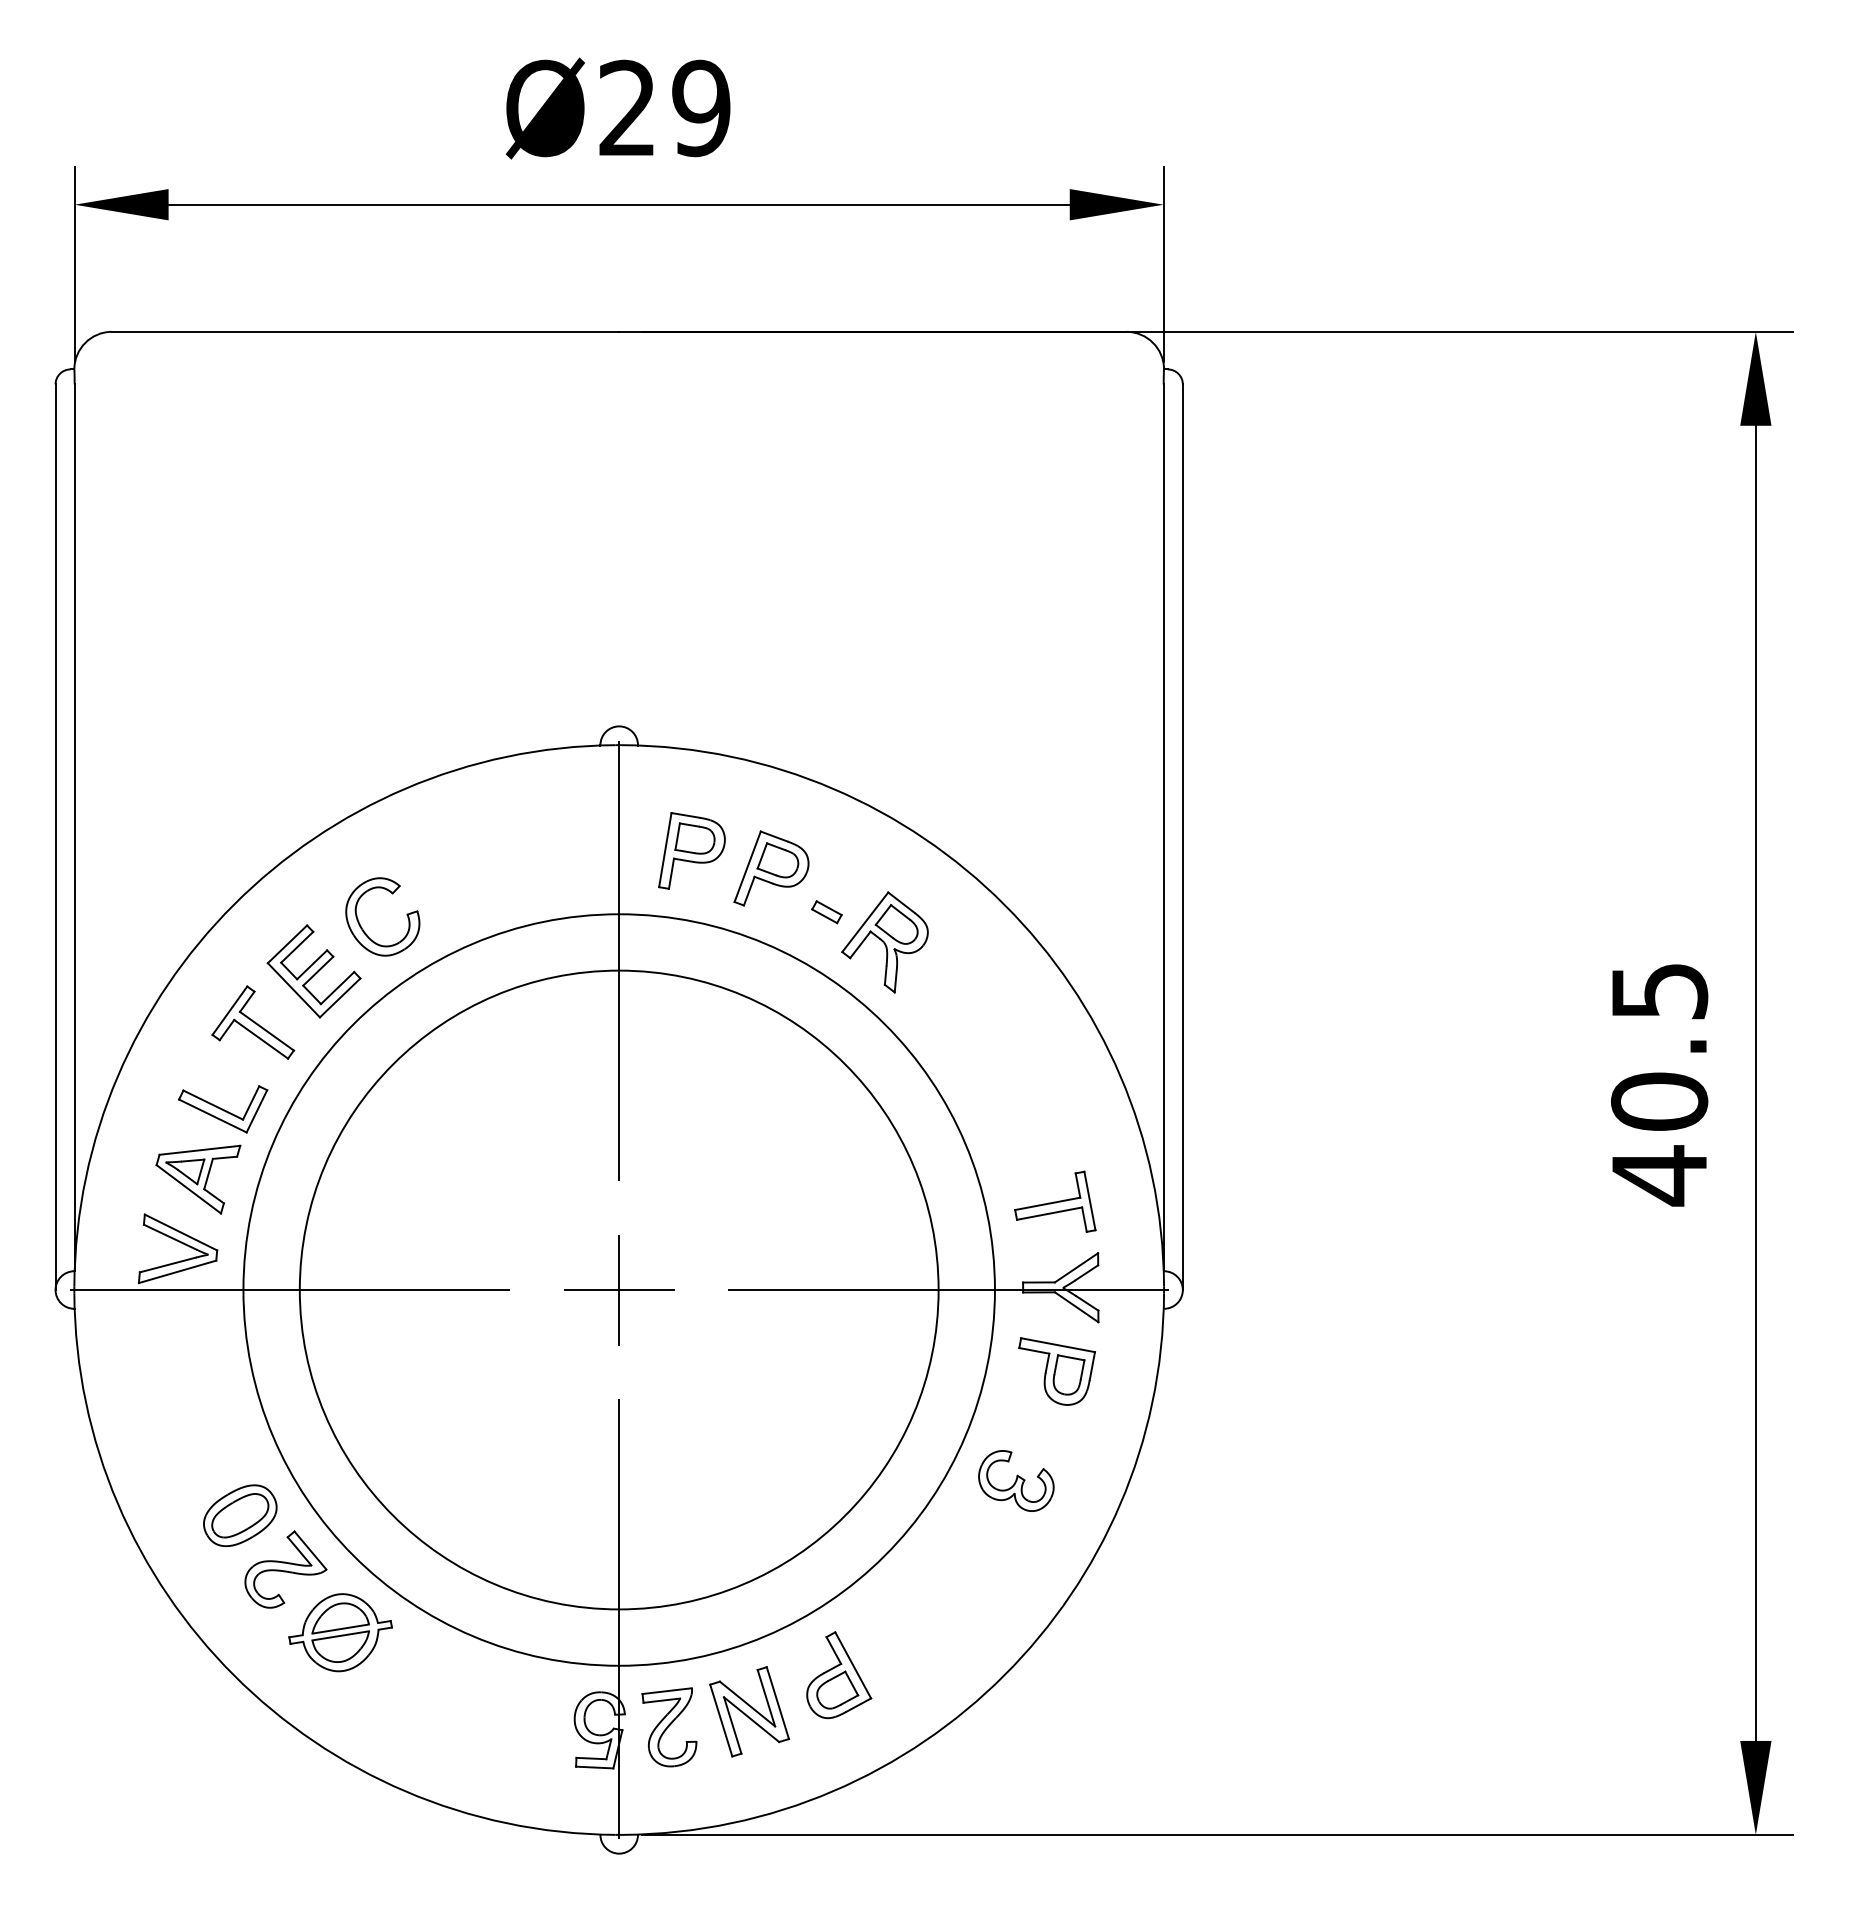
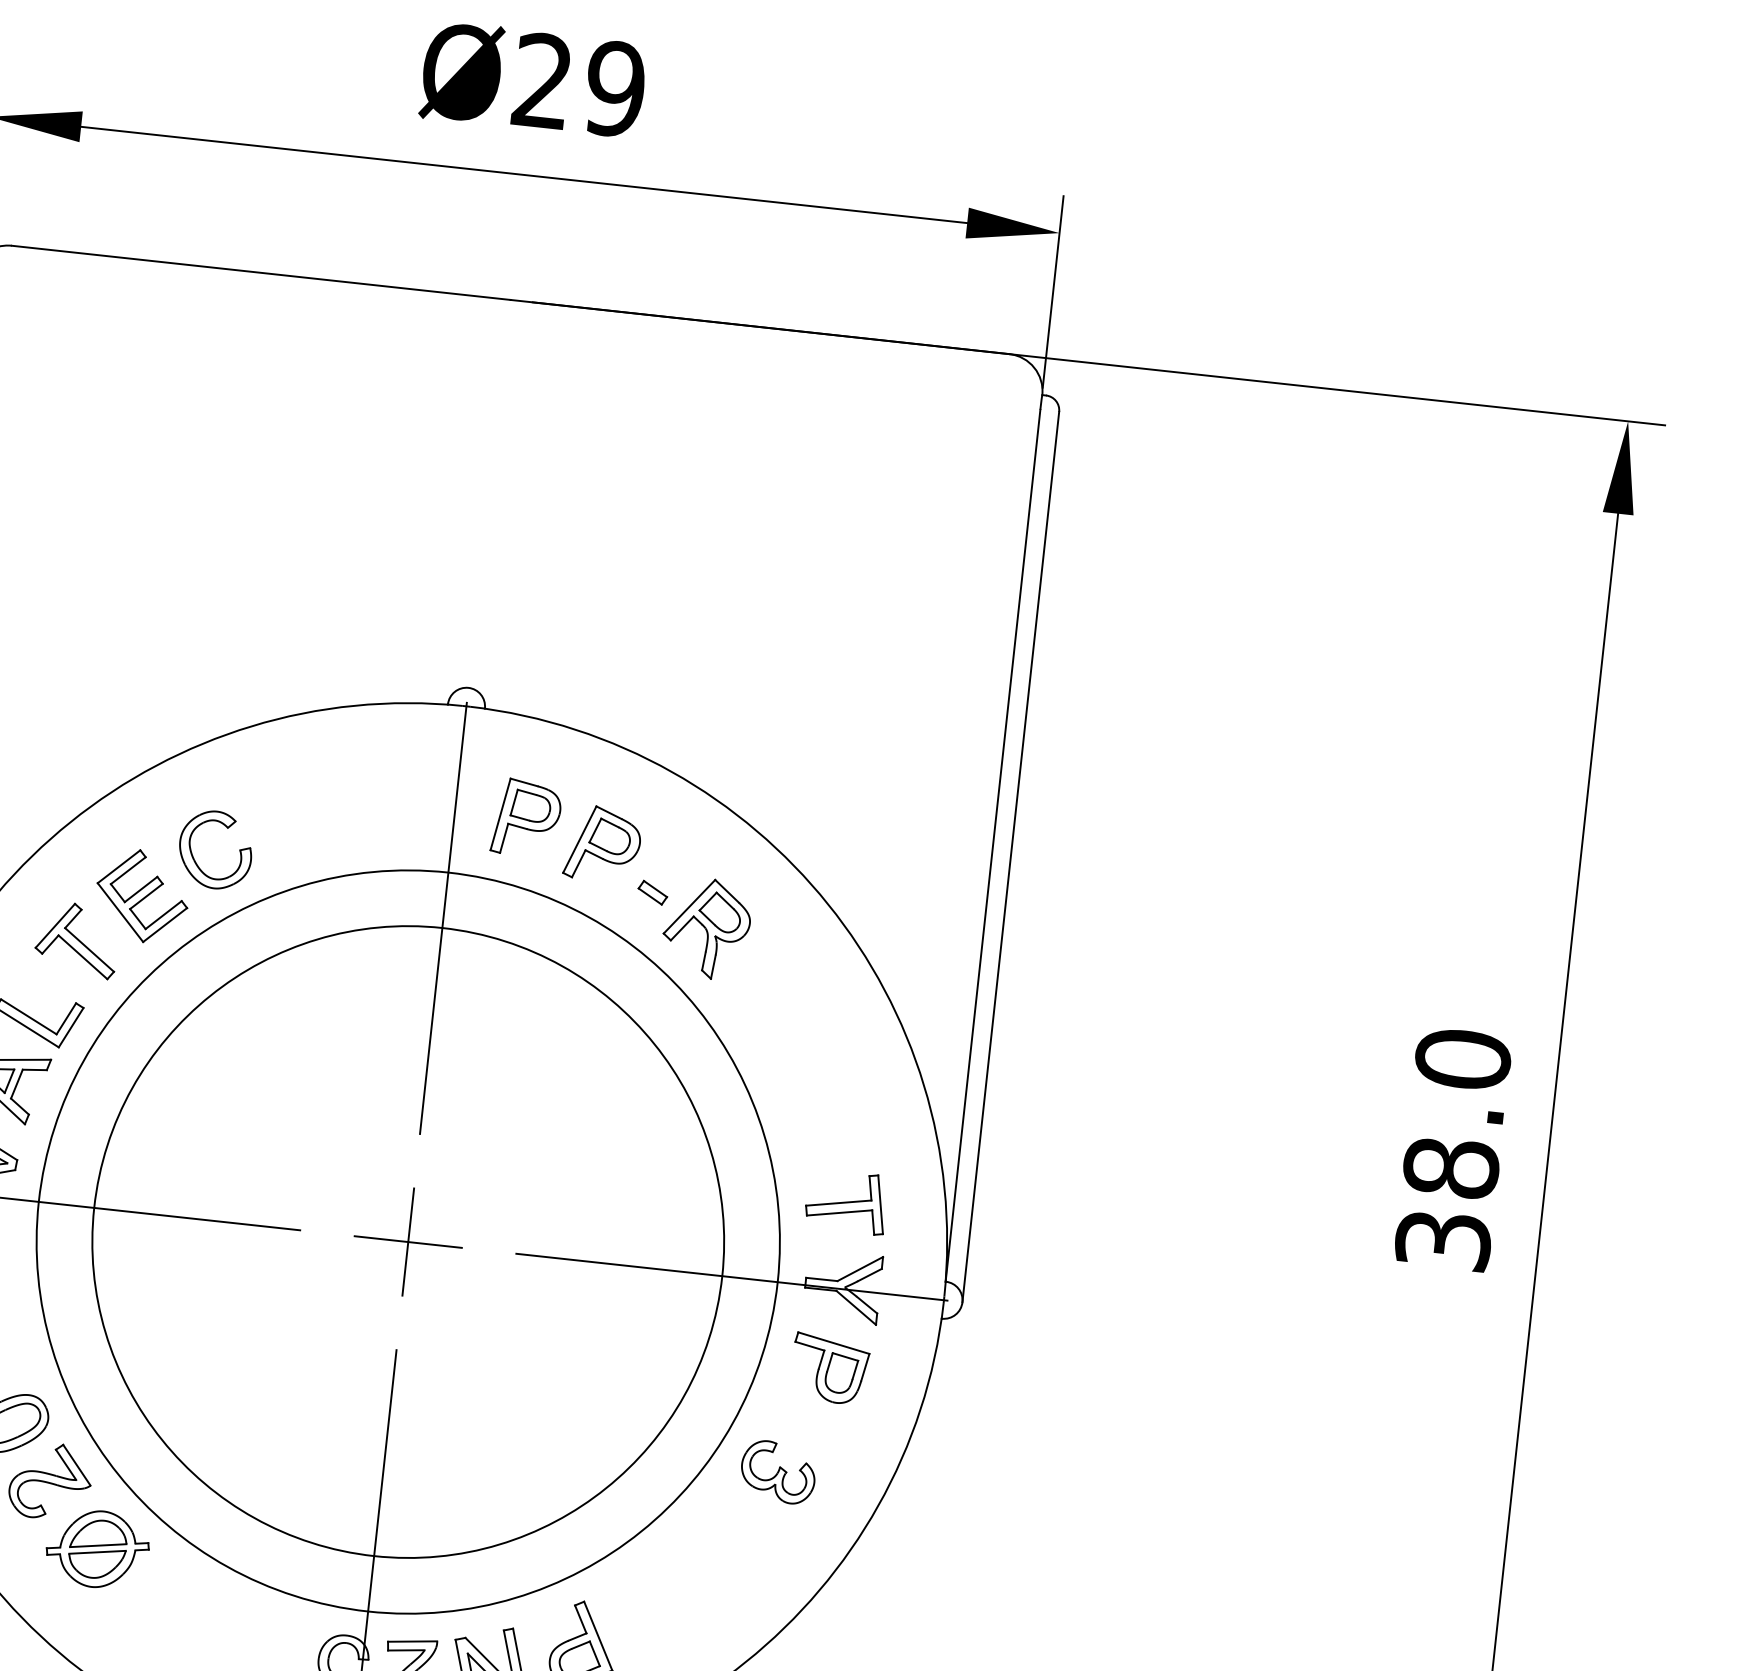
text: (1659, 1084) -> (1453, 1151), 40.5 -> 38.0

